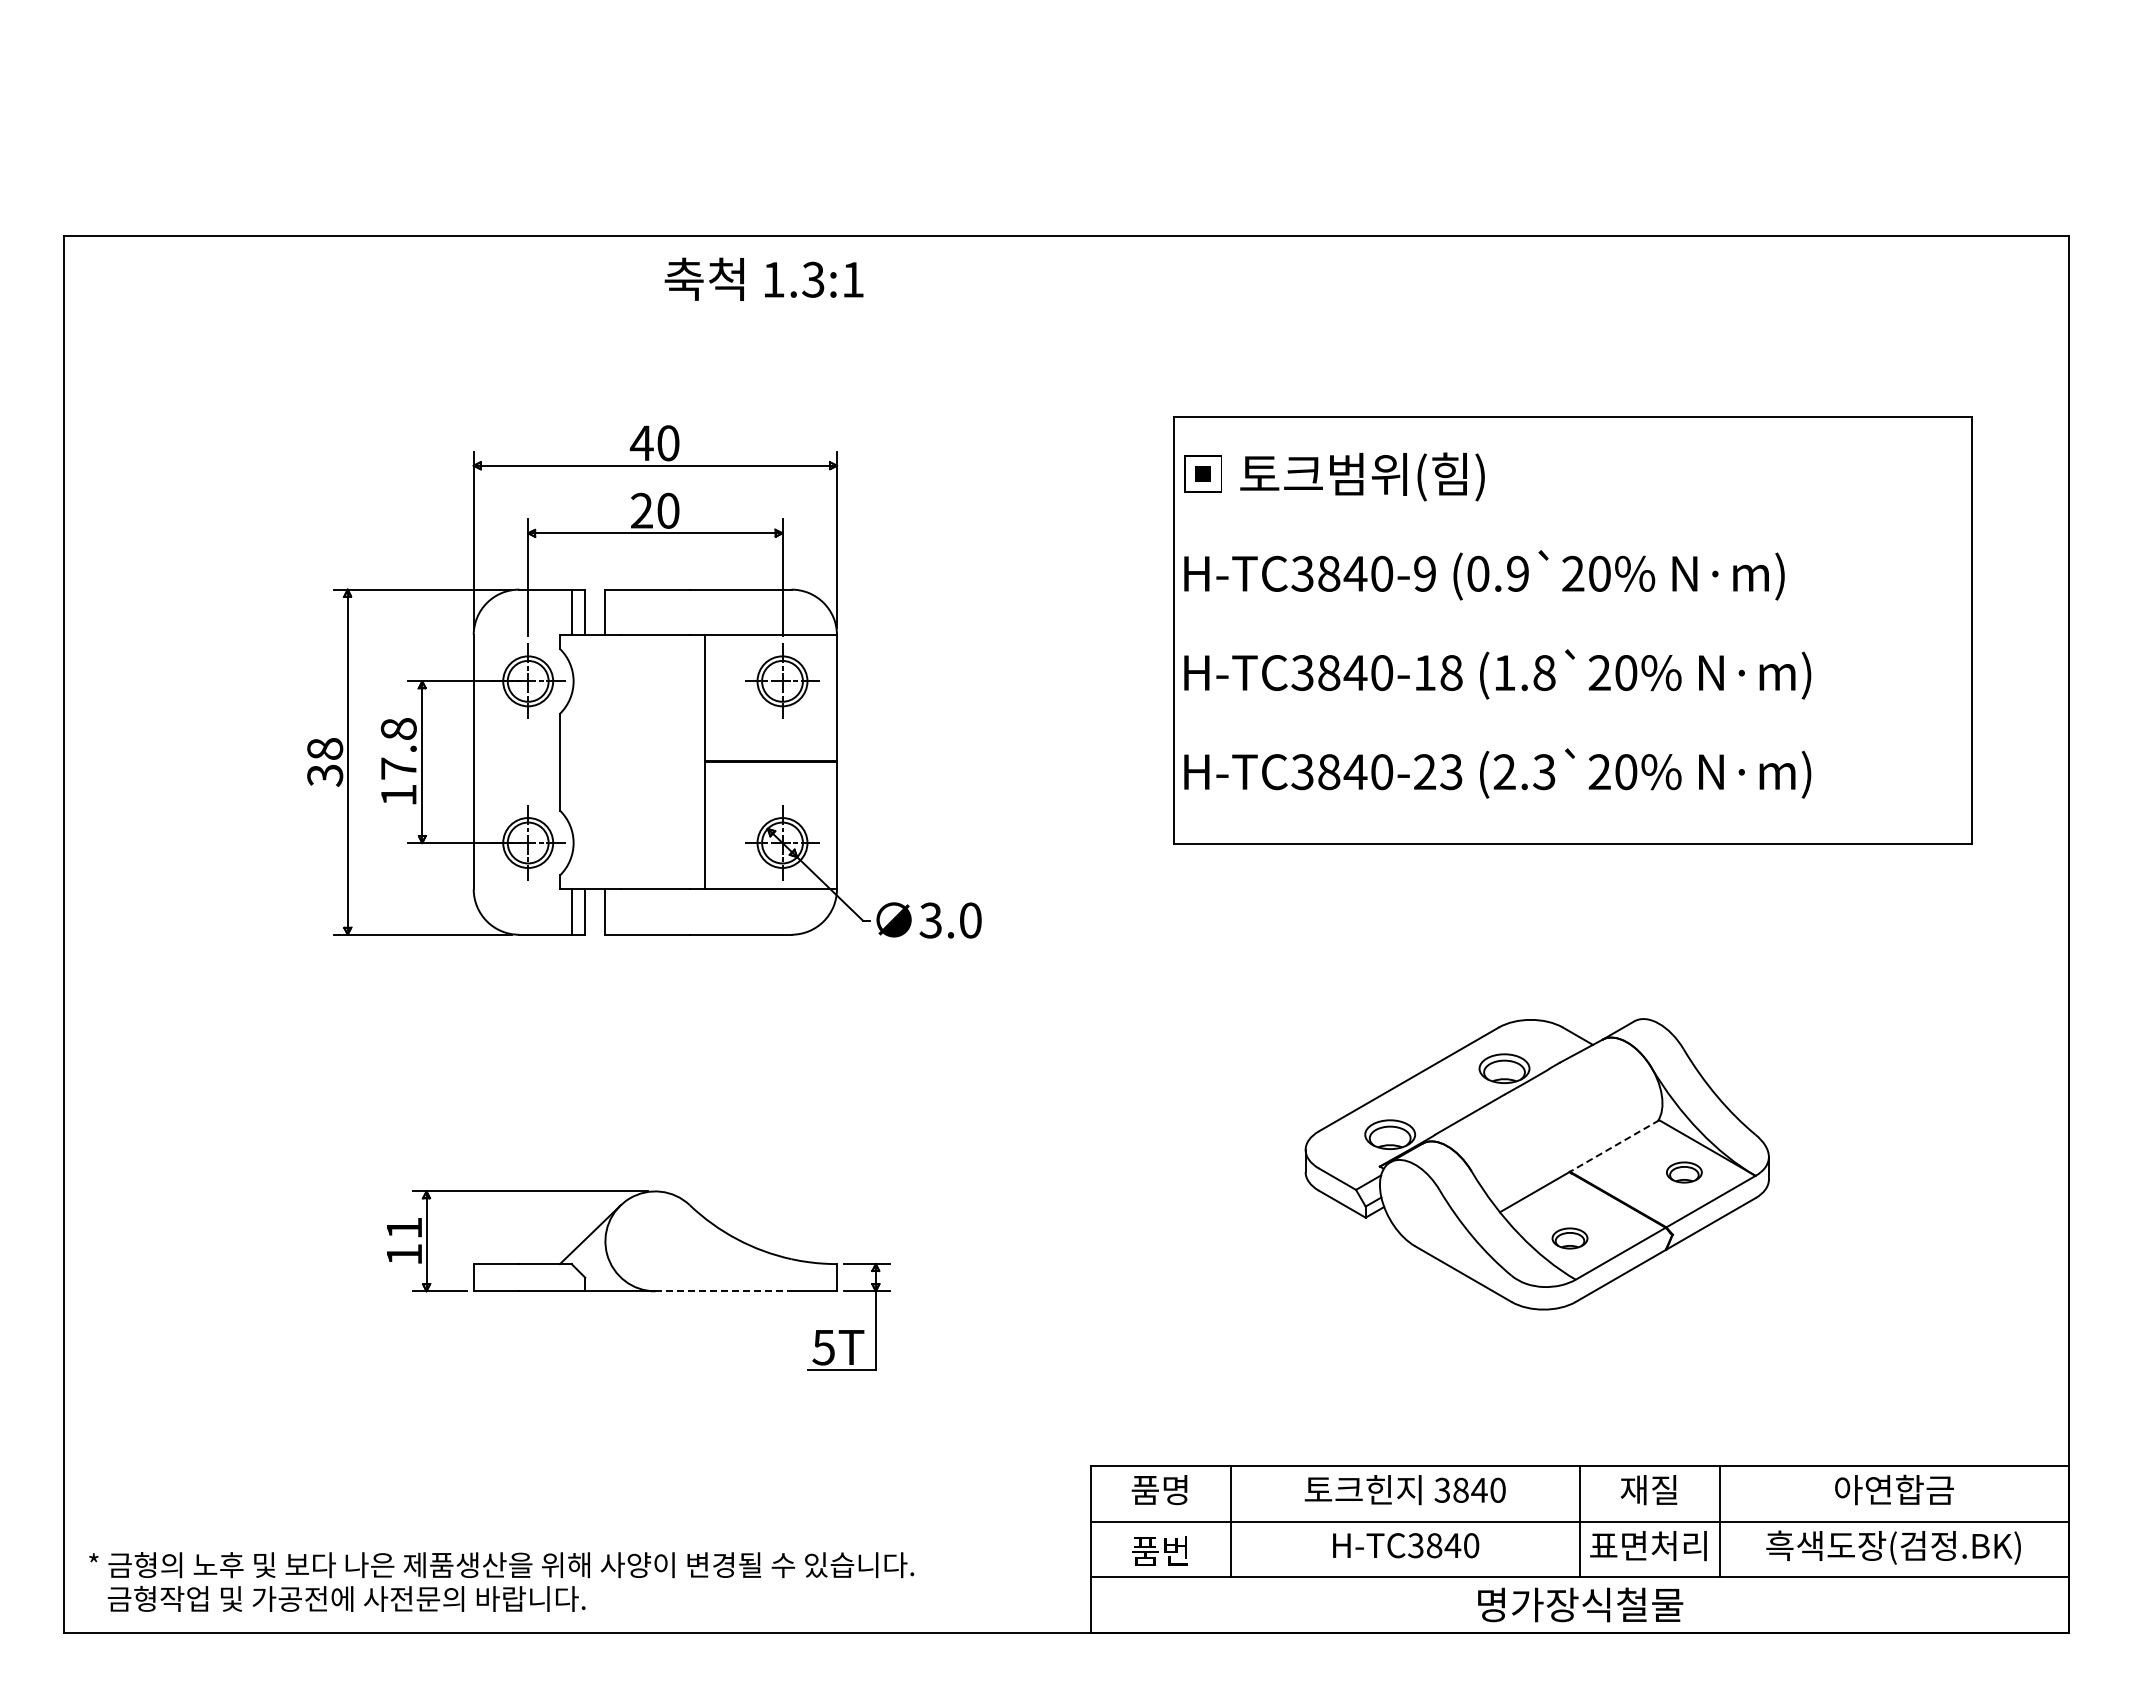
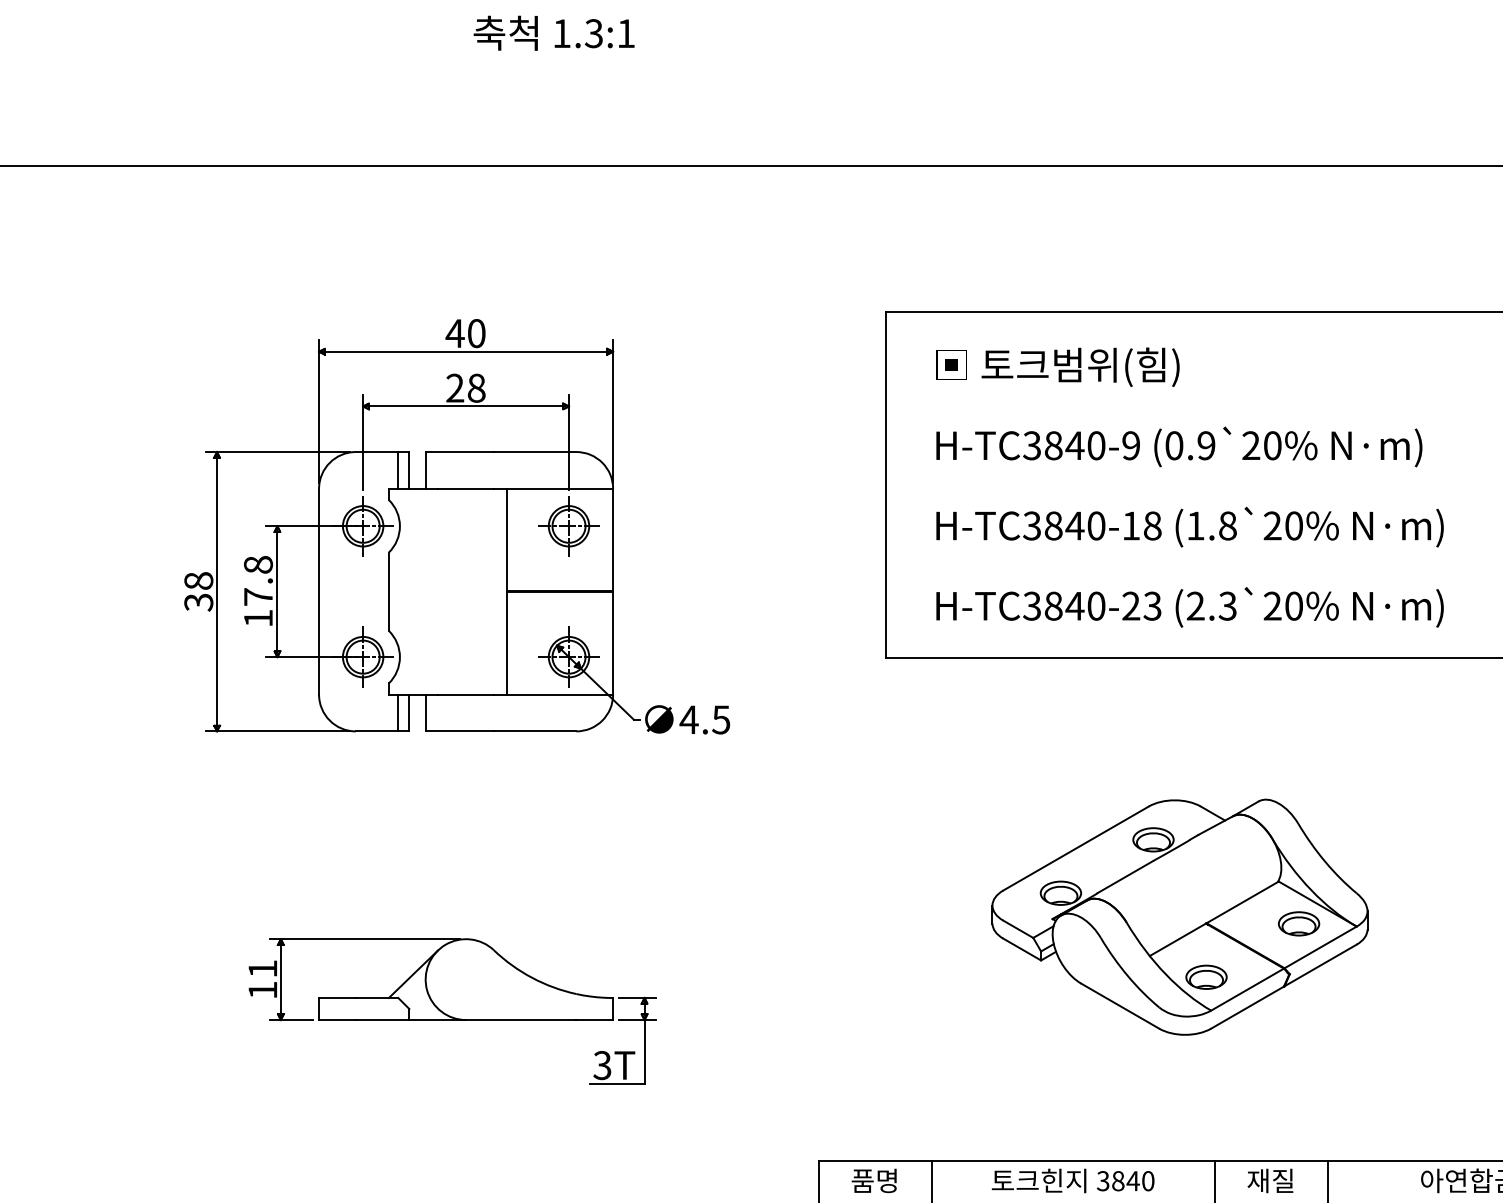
text: (763, 278) -> (553, 32), moved
text: (668, 510) -> (476, 387), 20 -> 28
text: (1497, 625) -> (1189, 487), moved
text: (949, 920) -> (704, 719), 3.0 -> 4.5
line: (1614, 1146) -> (1242, 902), dashed -> solid
part: (1684, 1172) -> (1299, 923), size x1.43
part: (1569, 1238) -> (1206, 977), size x1.43
line: (723, 1291) -> (521, 1020), dashed -> solid
text: (823, 1347) -> (602, 1065), 5T -> 3T

